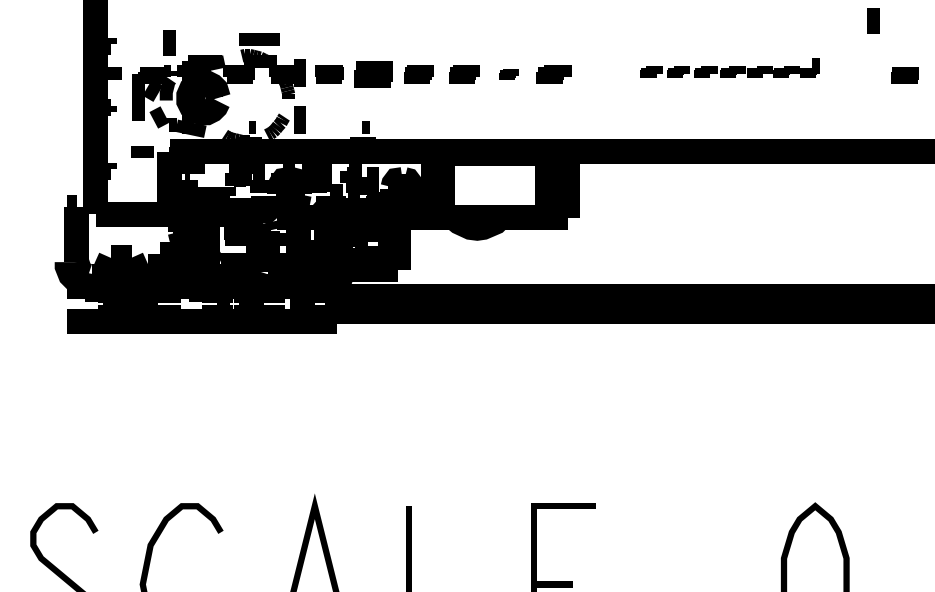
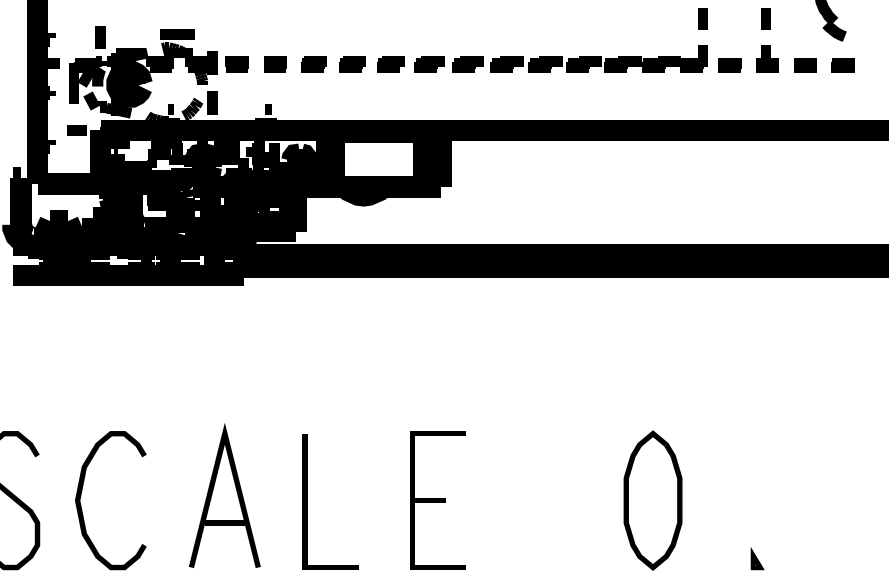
part: (729, 67) -> (579, 58), size x1.67
part: (374, 74) -> (275, 64), size x0.71
part: (508, 74) -> (390, 64), size x1.67

